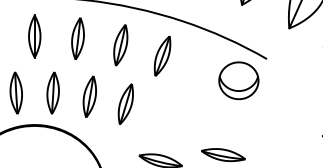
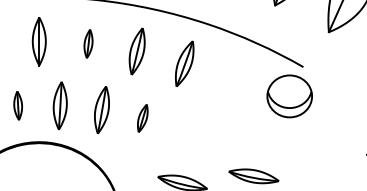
part: (77, 38) -> (87, 43), size x0.6
part: (238, 80) -> (289, 96), moved
part: (15, 92) -> (17, 105), size x0.6
part: (125, 103) -> (142, 117), size x0.6

